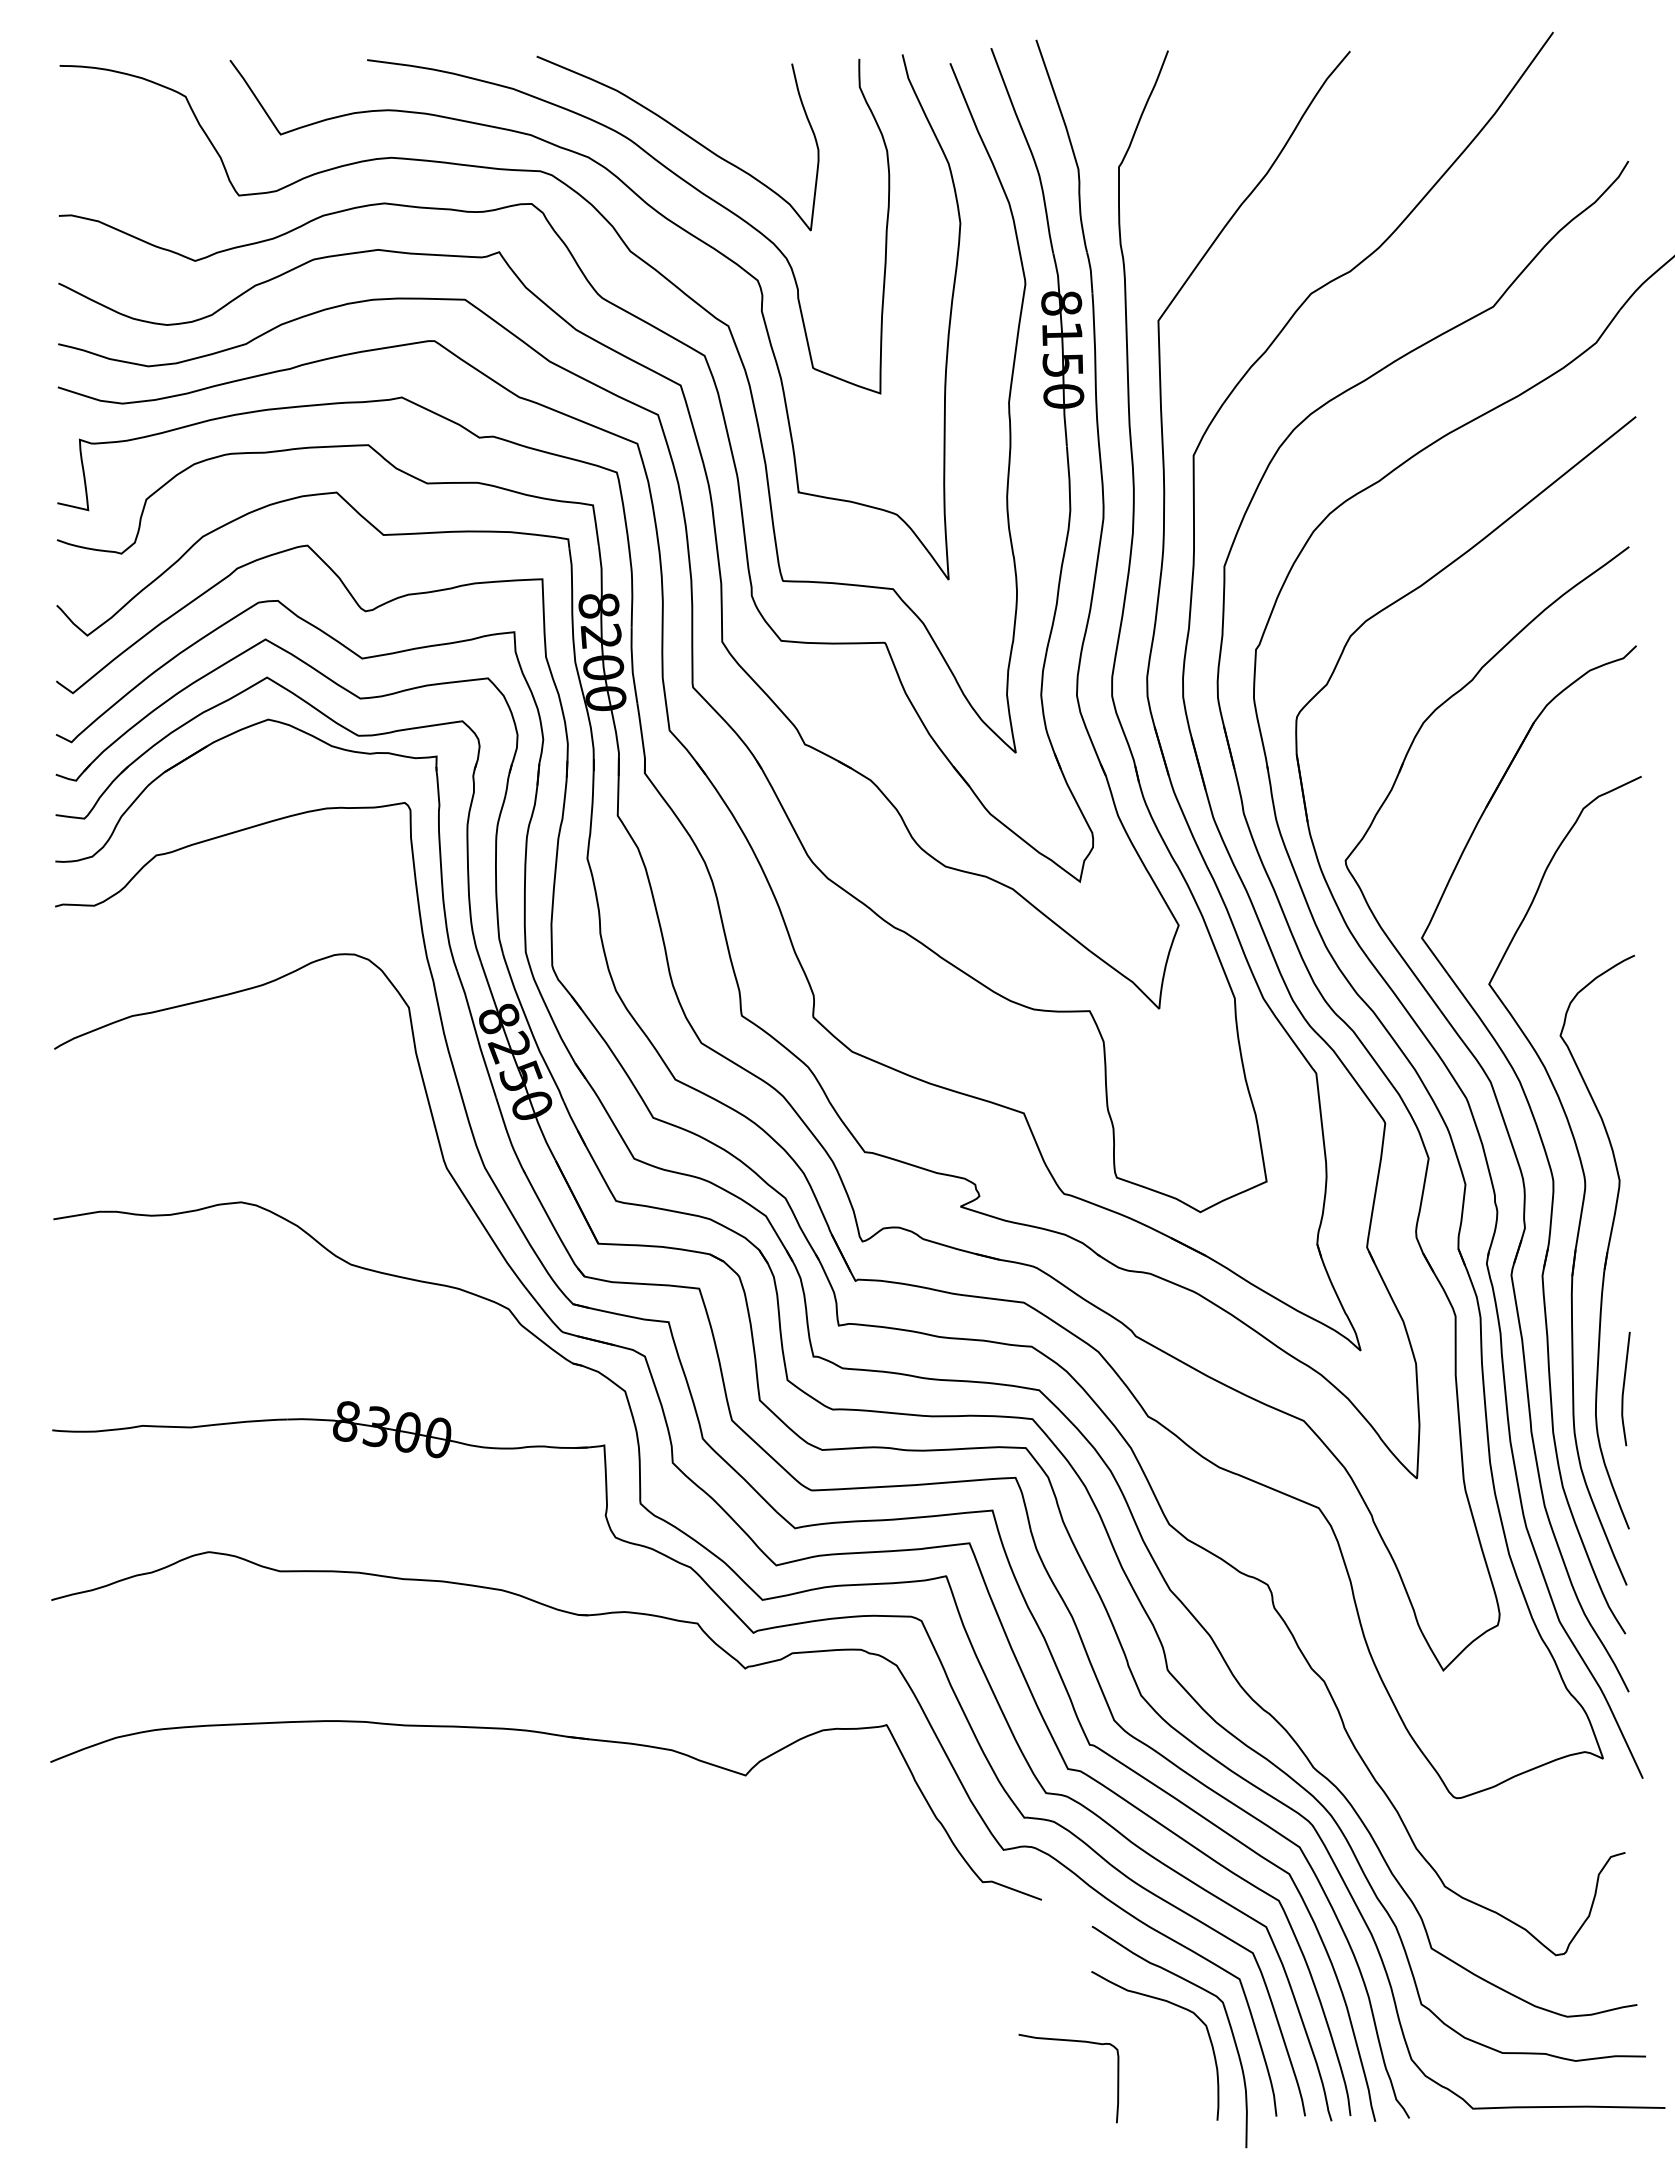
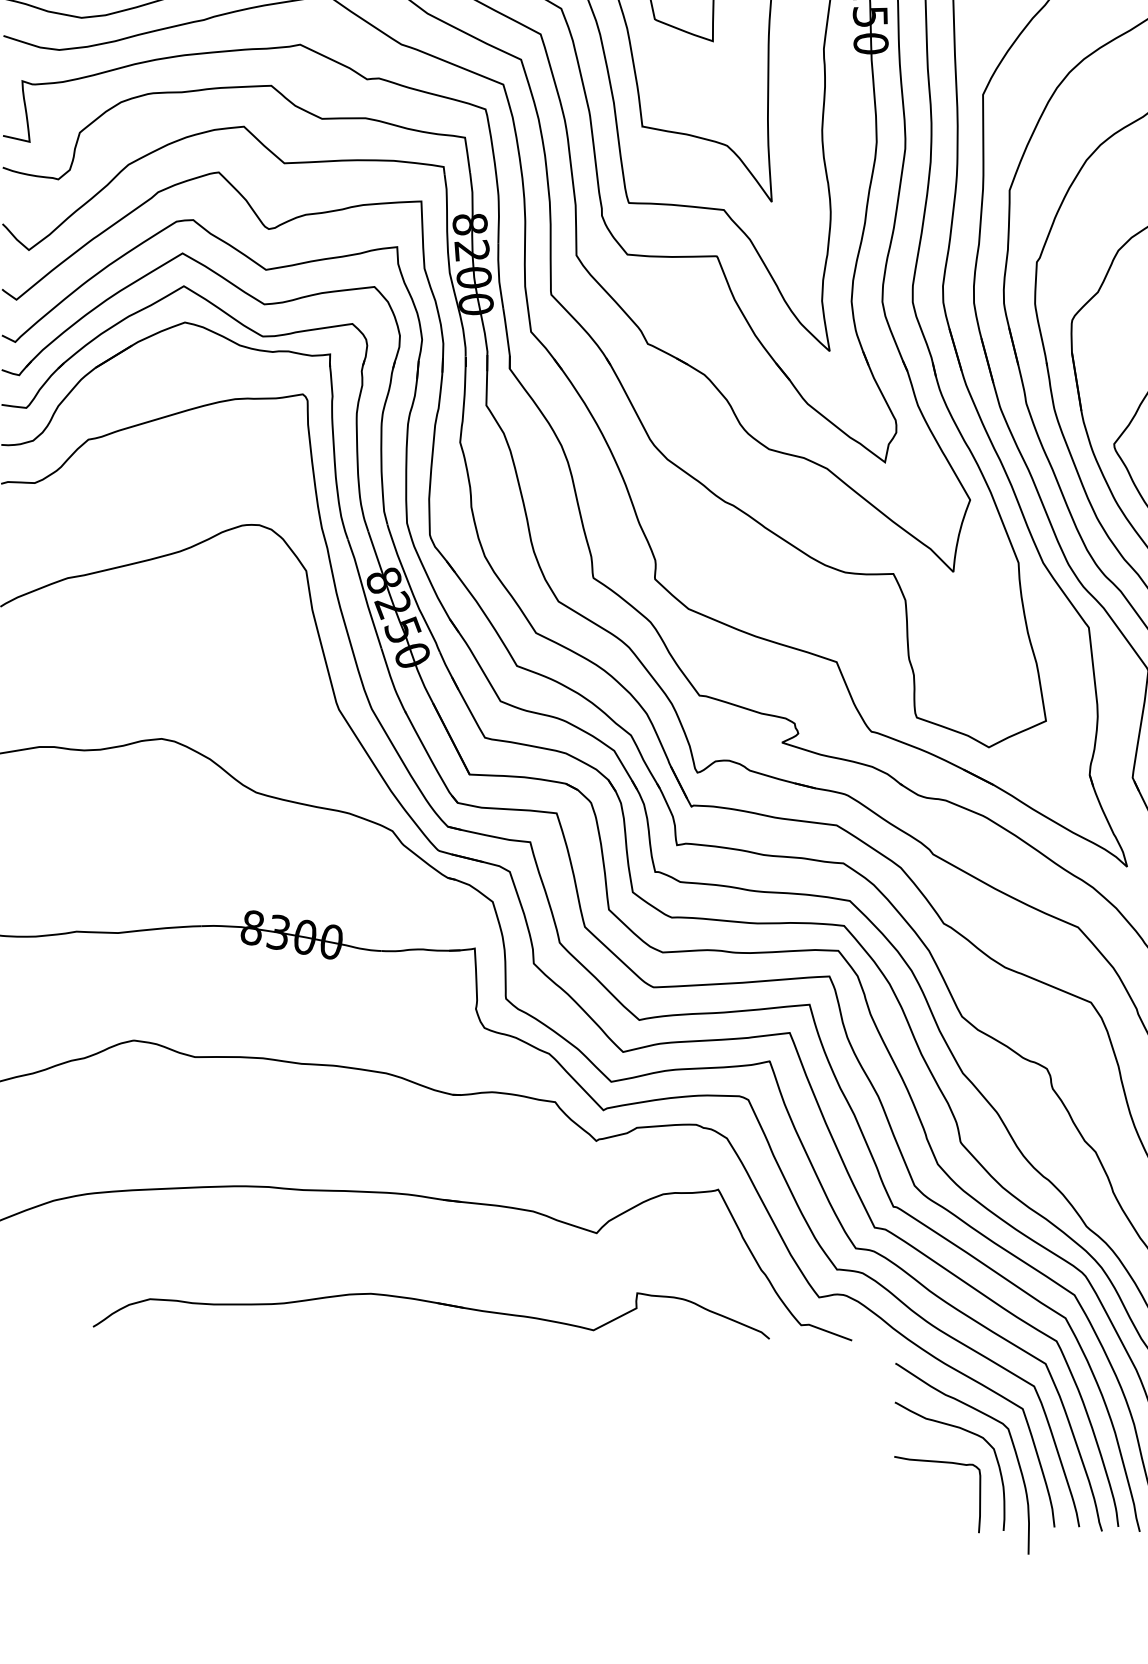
part: (553, 1856) -> (430, 1303), added
curve: (1068, 2041) -> (937, 1462), moved

